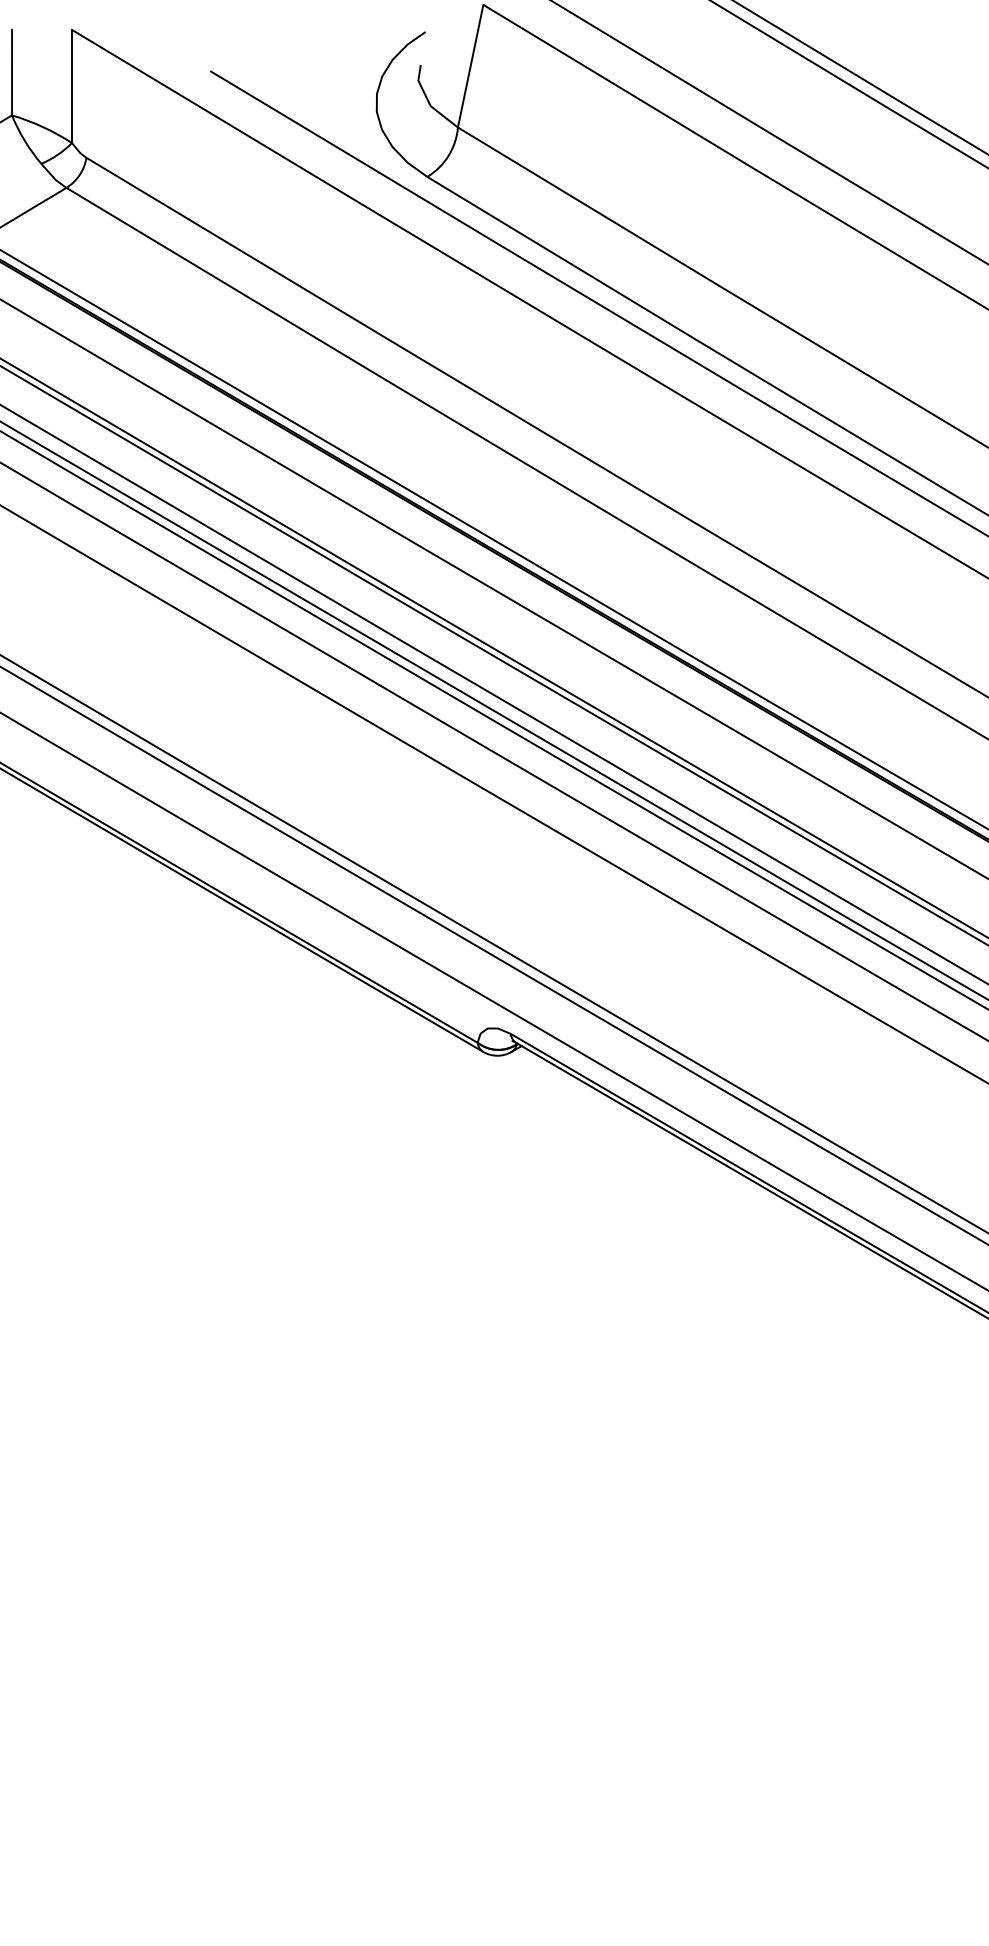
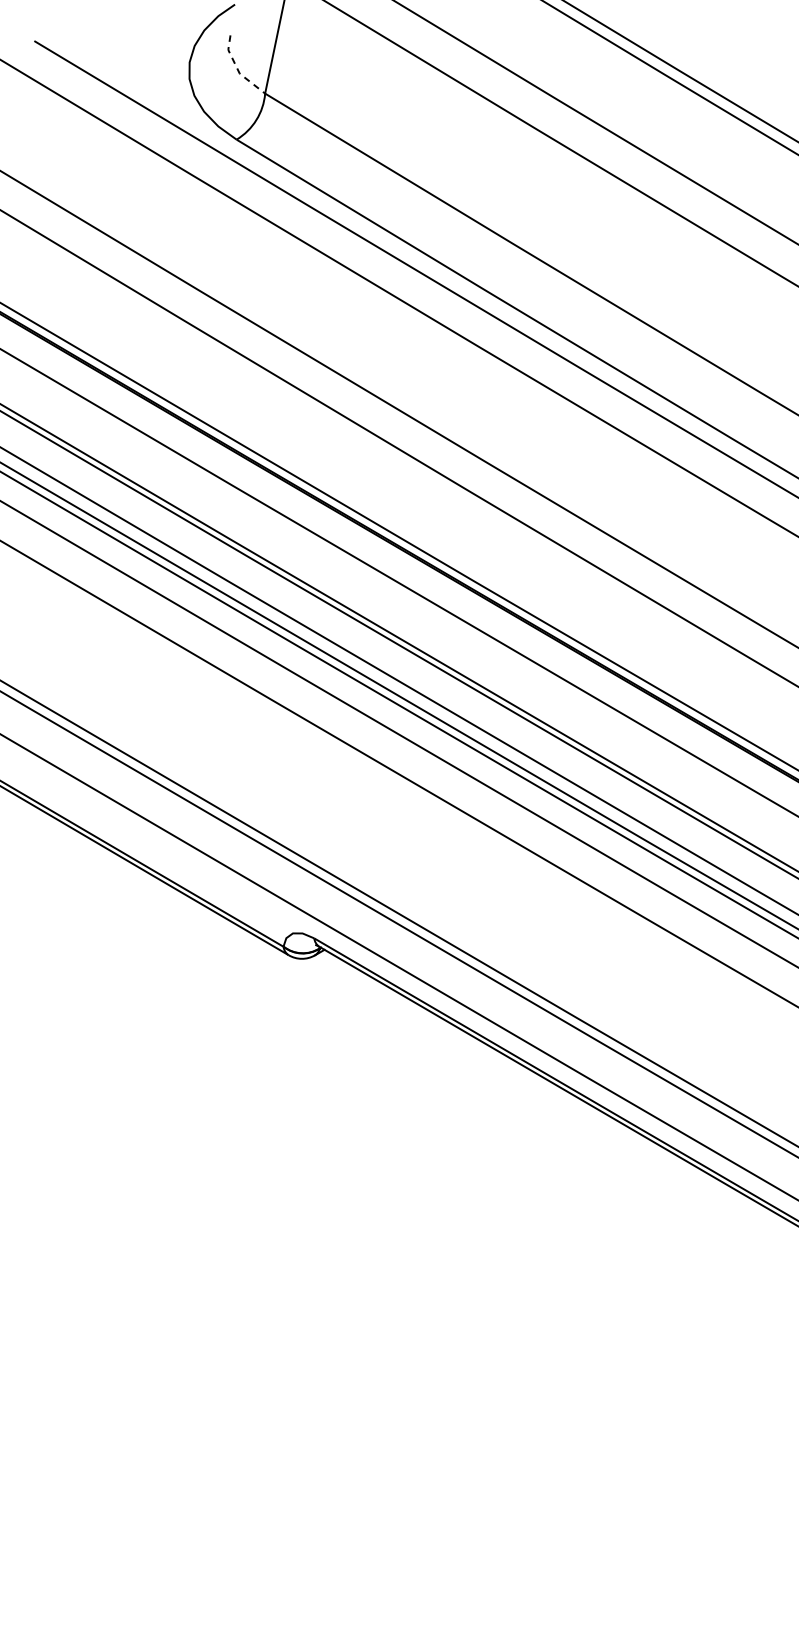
line: (428, 101) -> (237, 69), solid -> dashed

